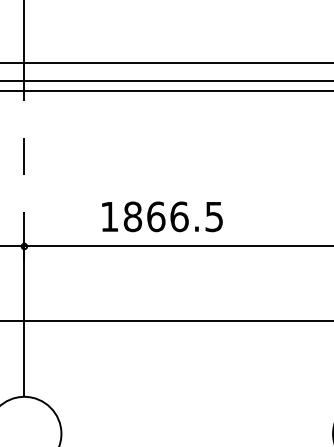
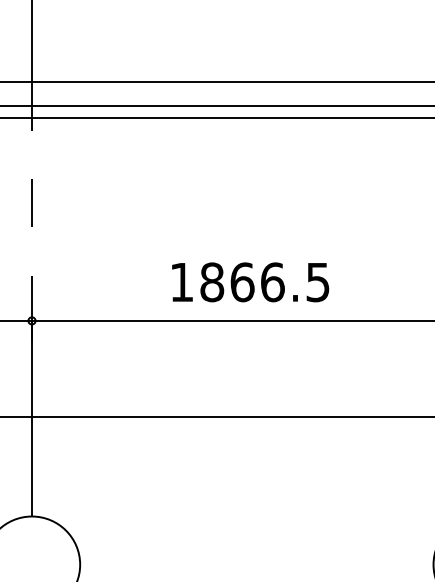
text: (162, 216) -> (250, 281), moved

